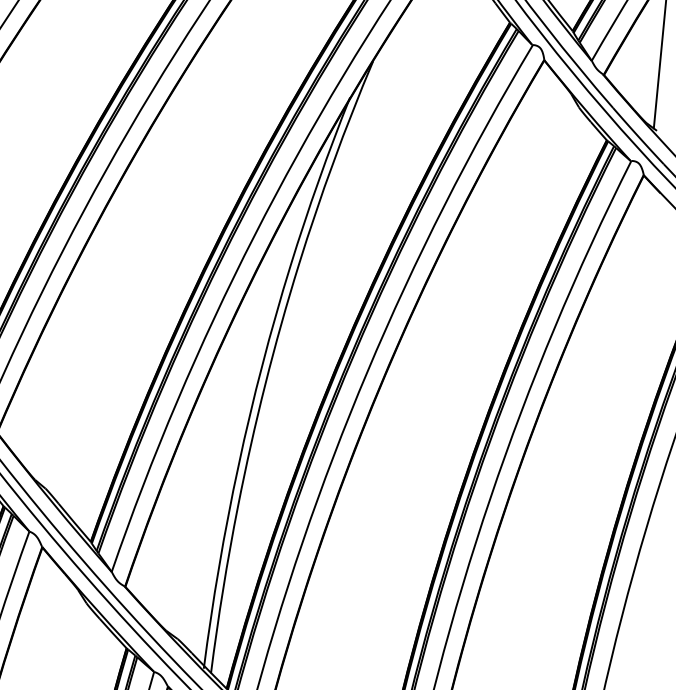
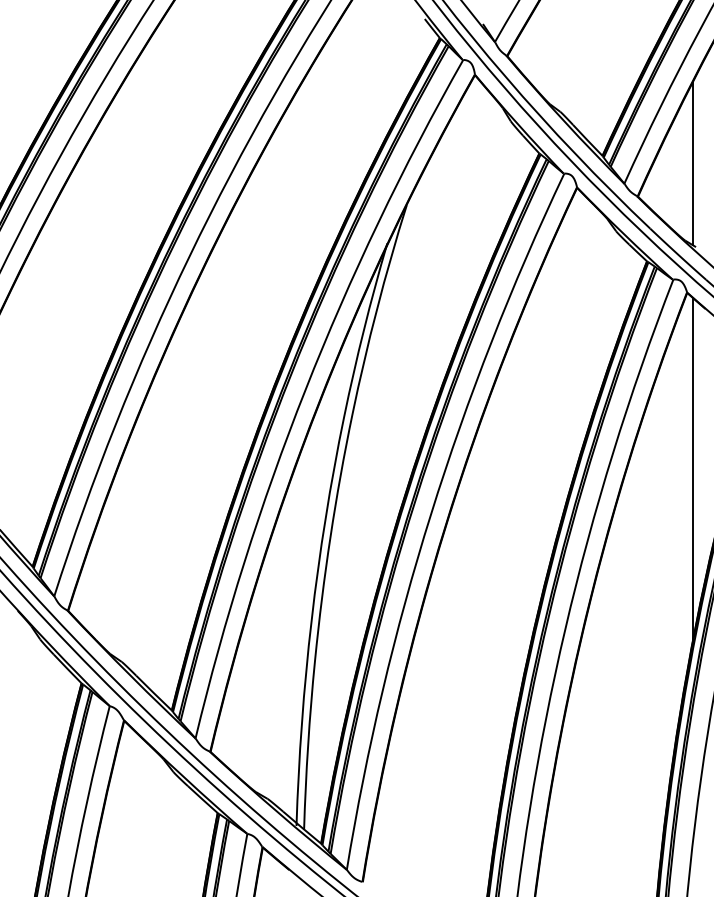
line: (632, 352) -> (692, 470), added

